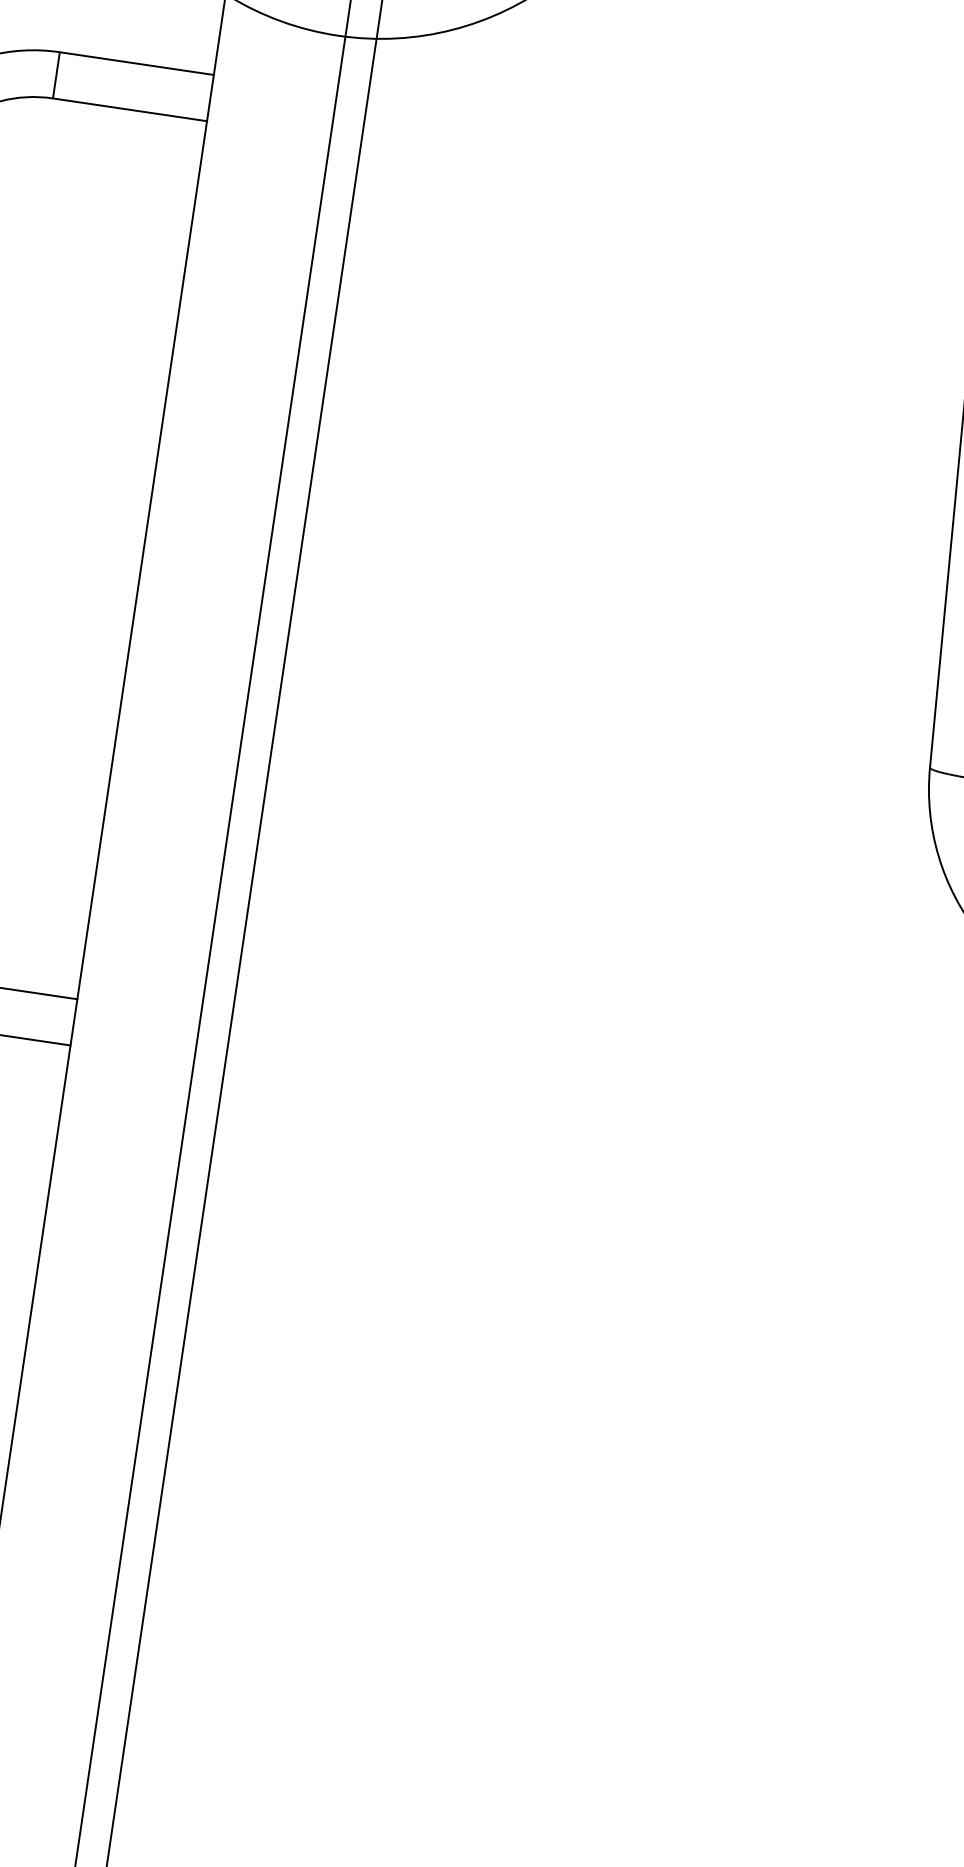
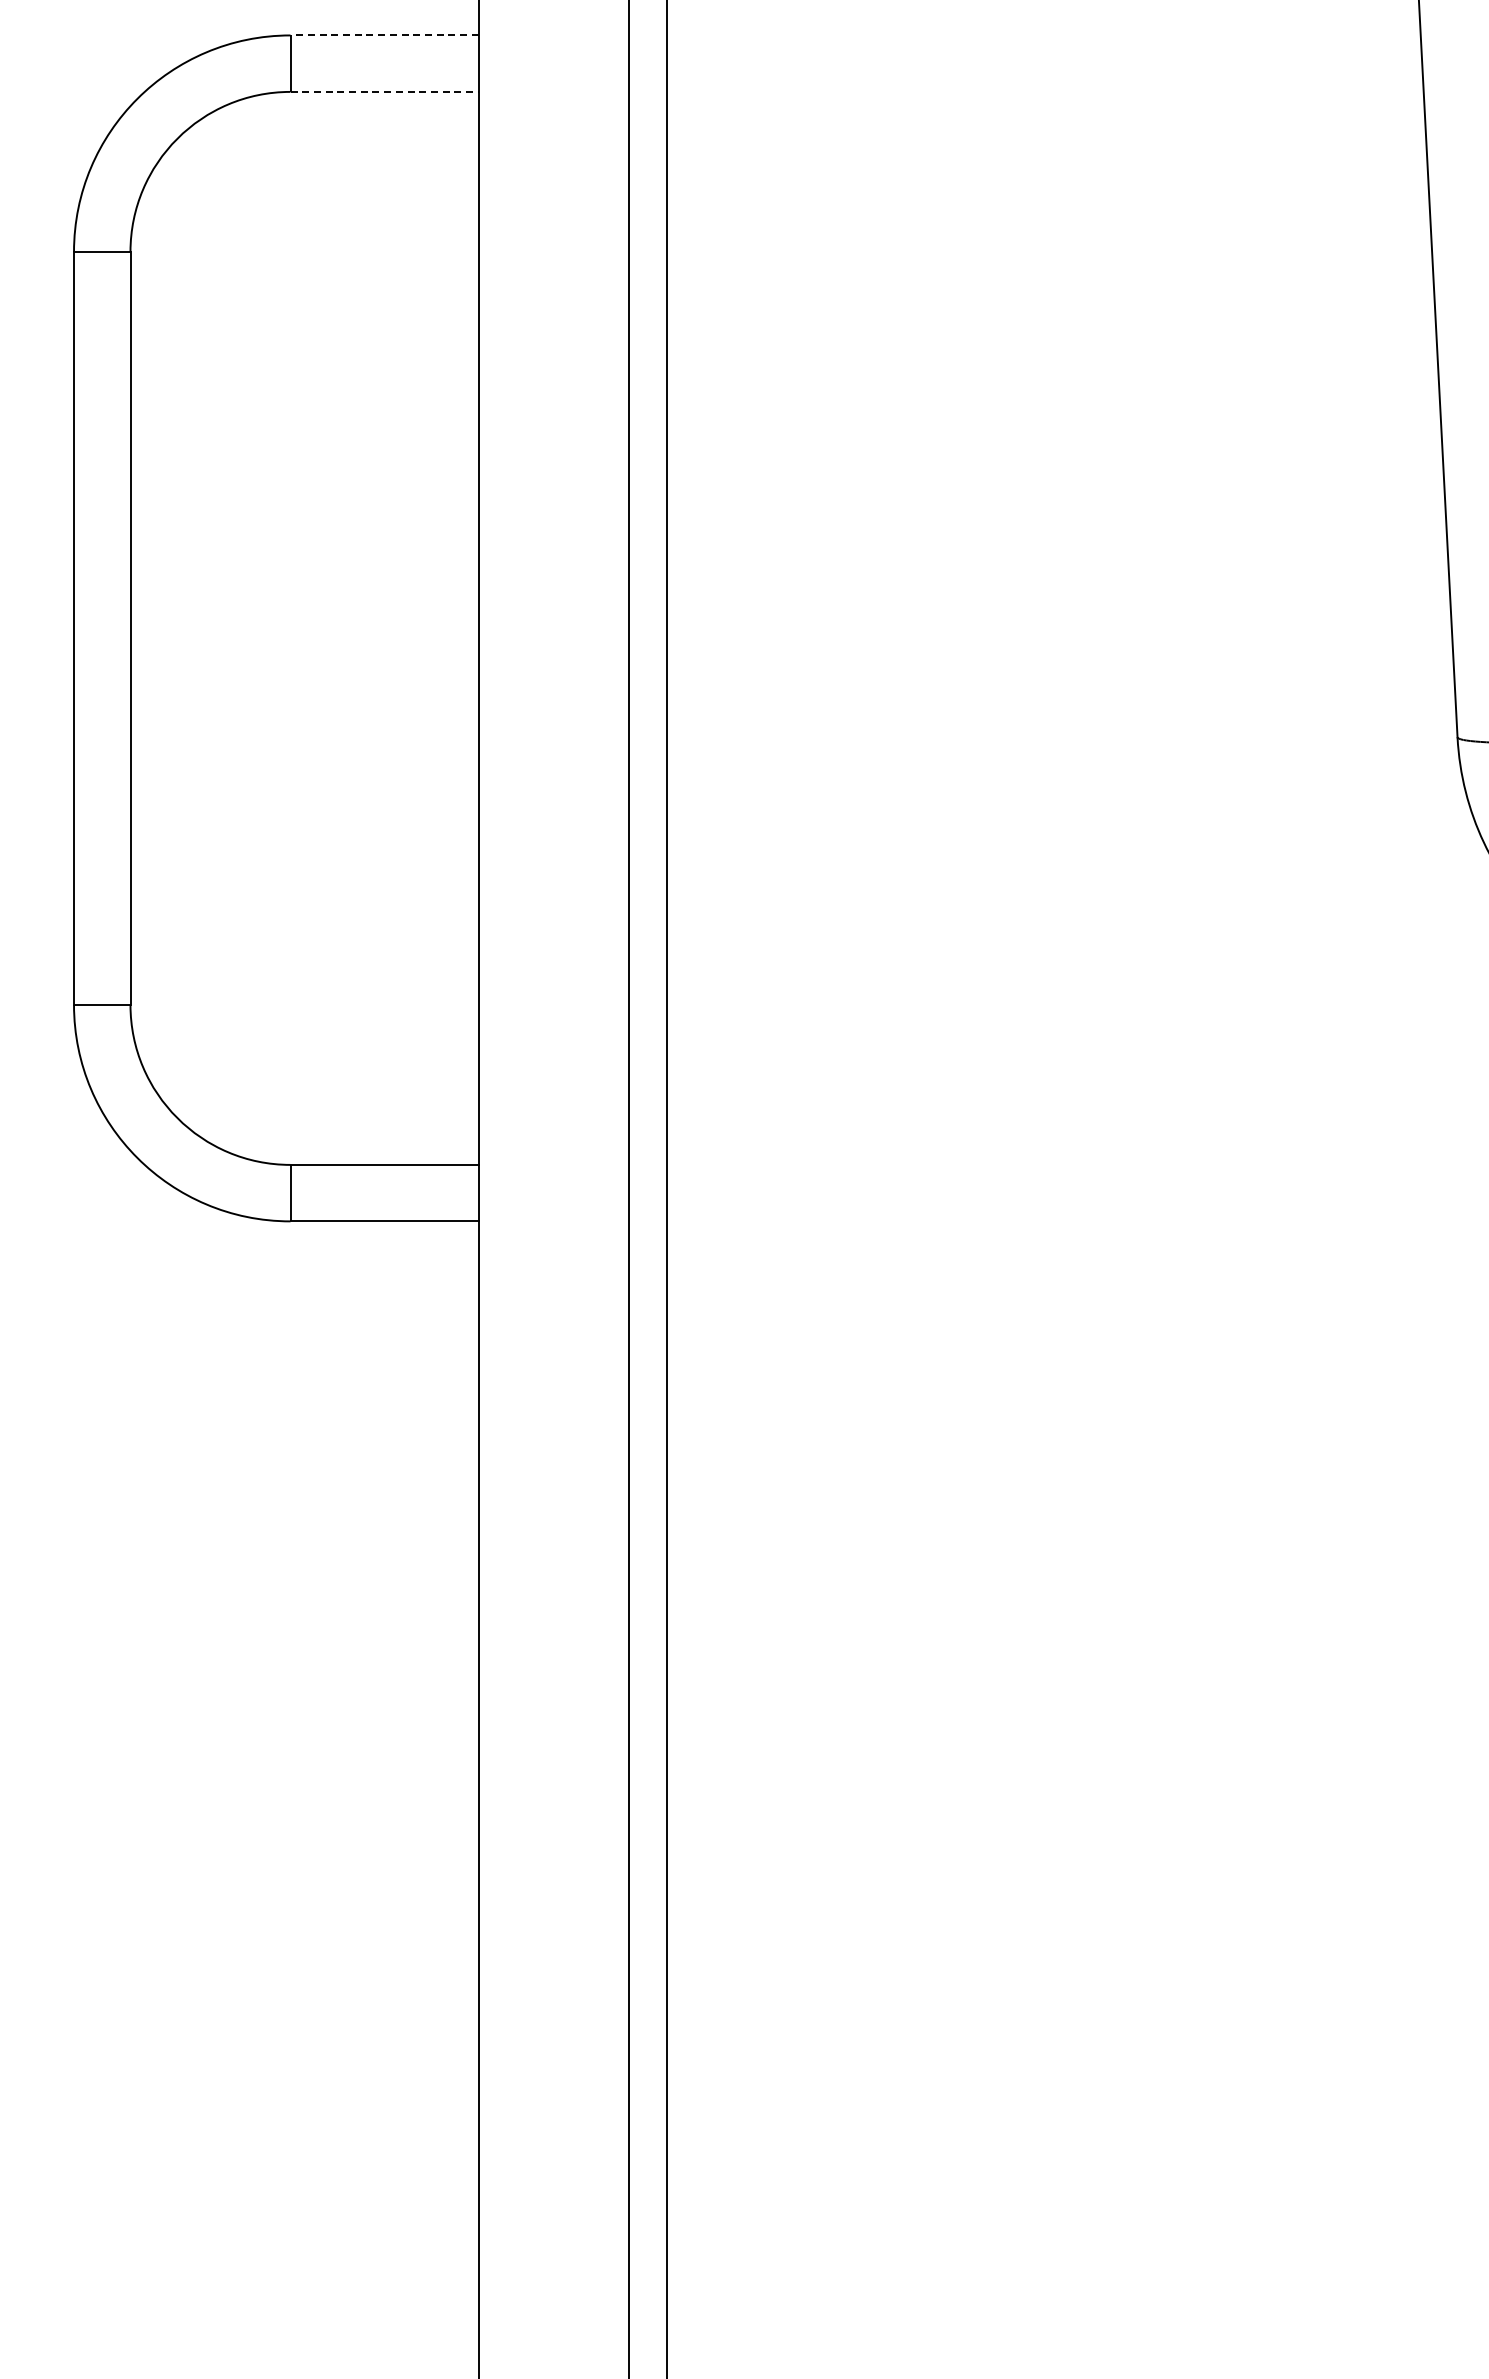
line: (136, 63) -> (384, 35), solid -> dashed
line: (130, 109) -> (385, 91), solid -> dashed

